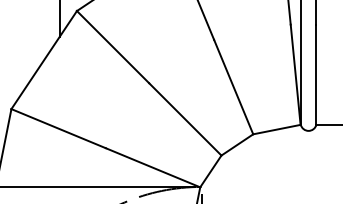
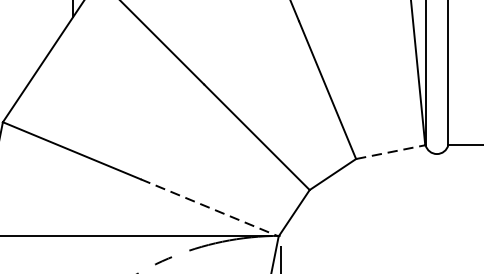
line: (277, 129) -> (391, 151), solid -> dashed
line: (153, 167) -> (210, 207), solid -> dashed

